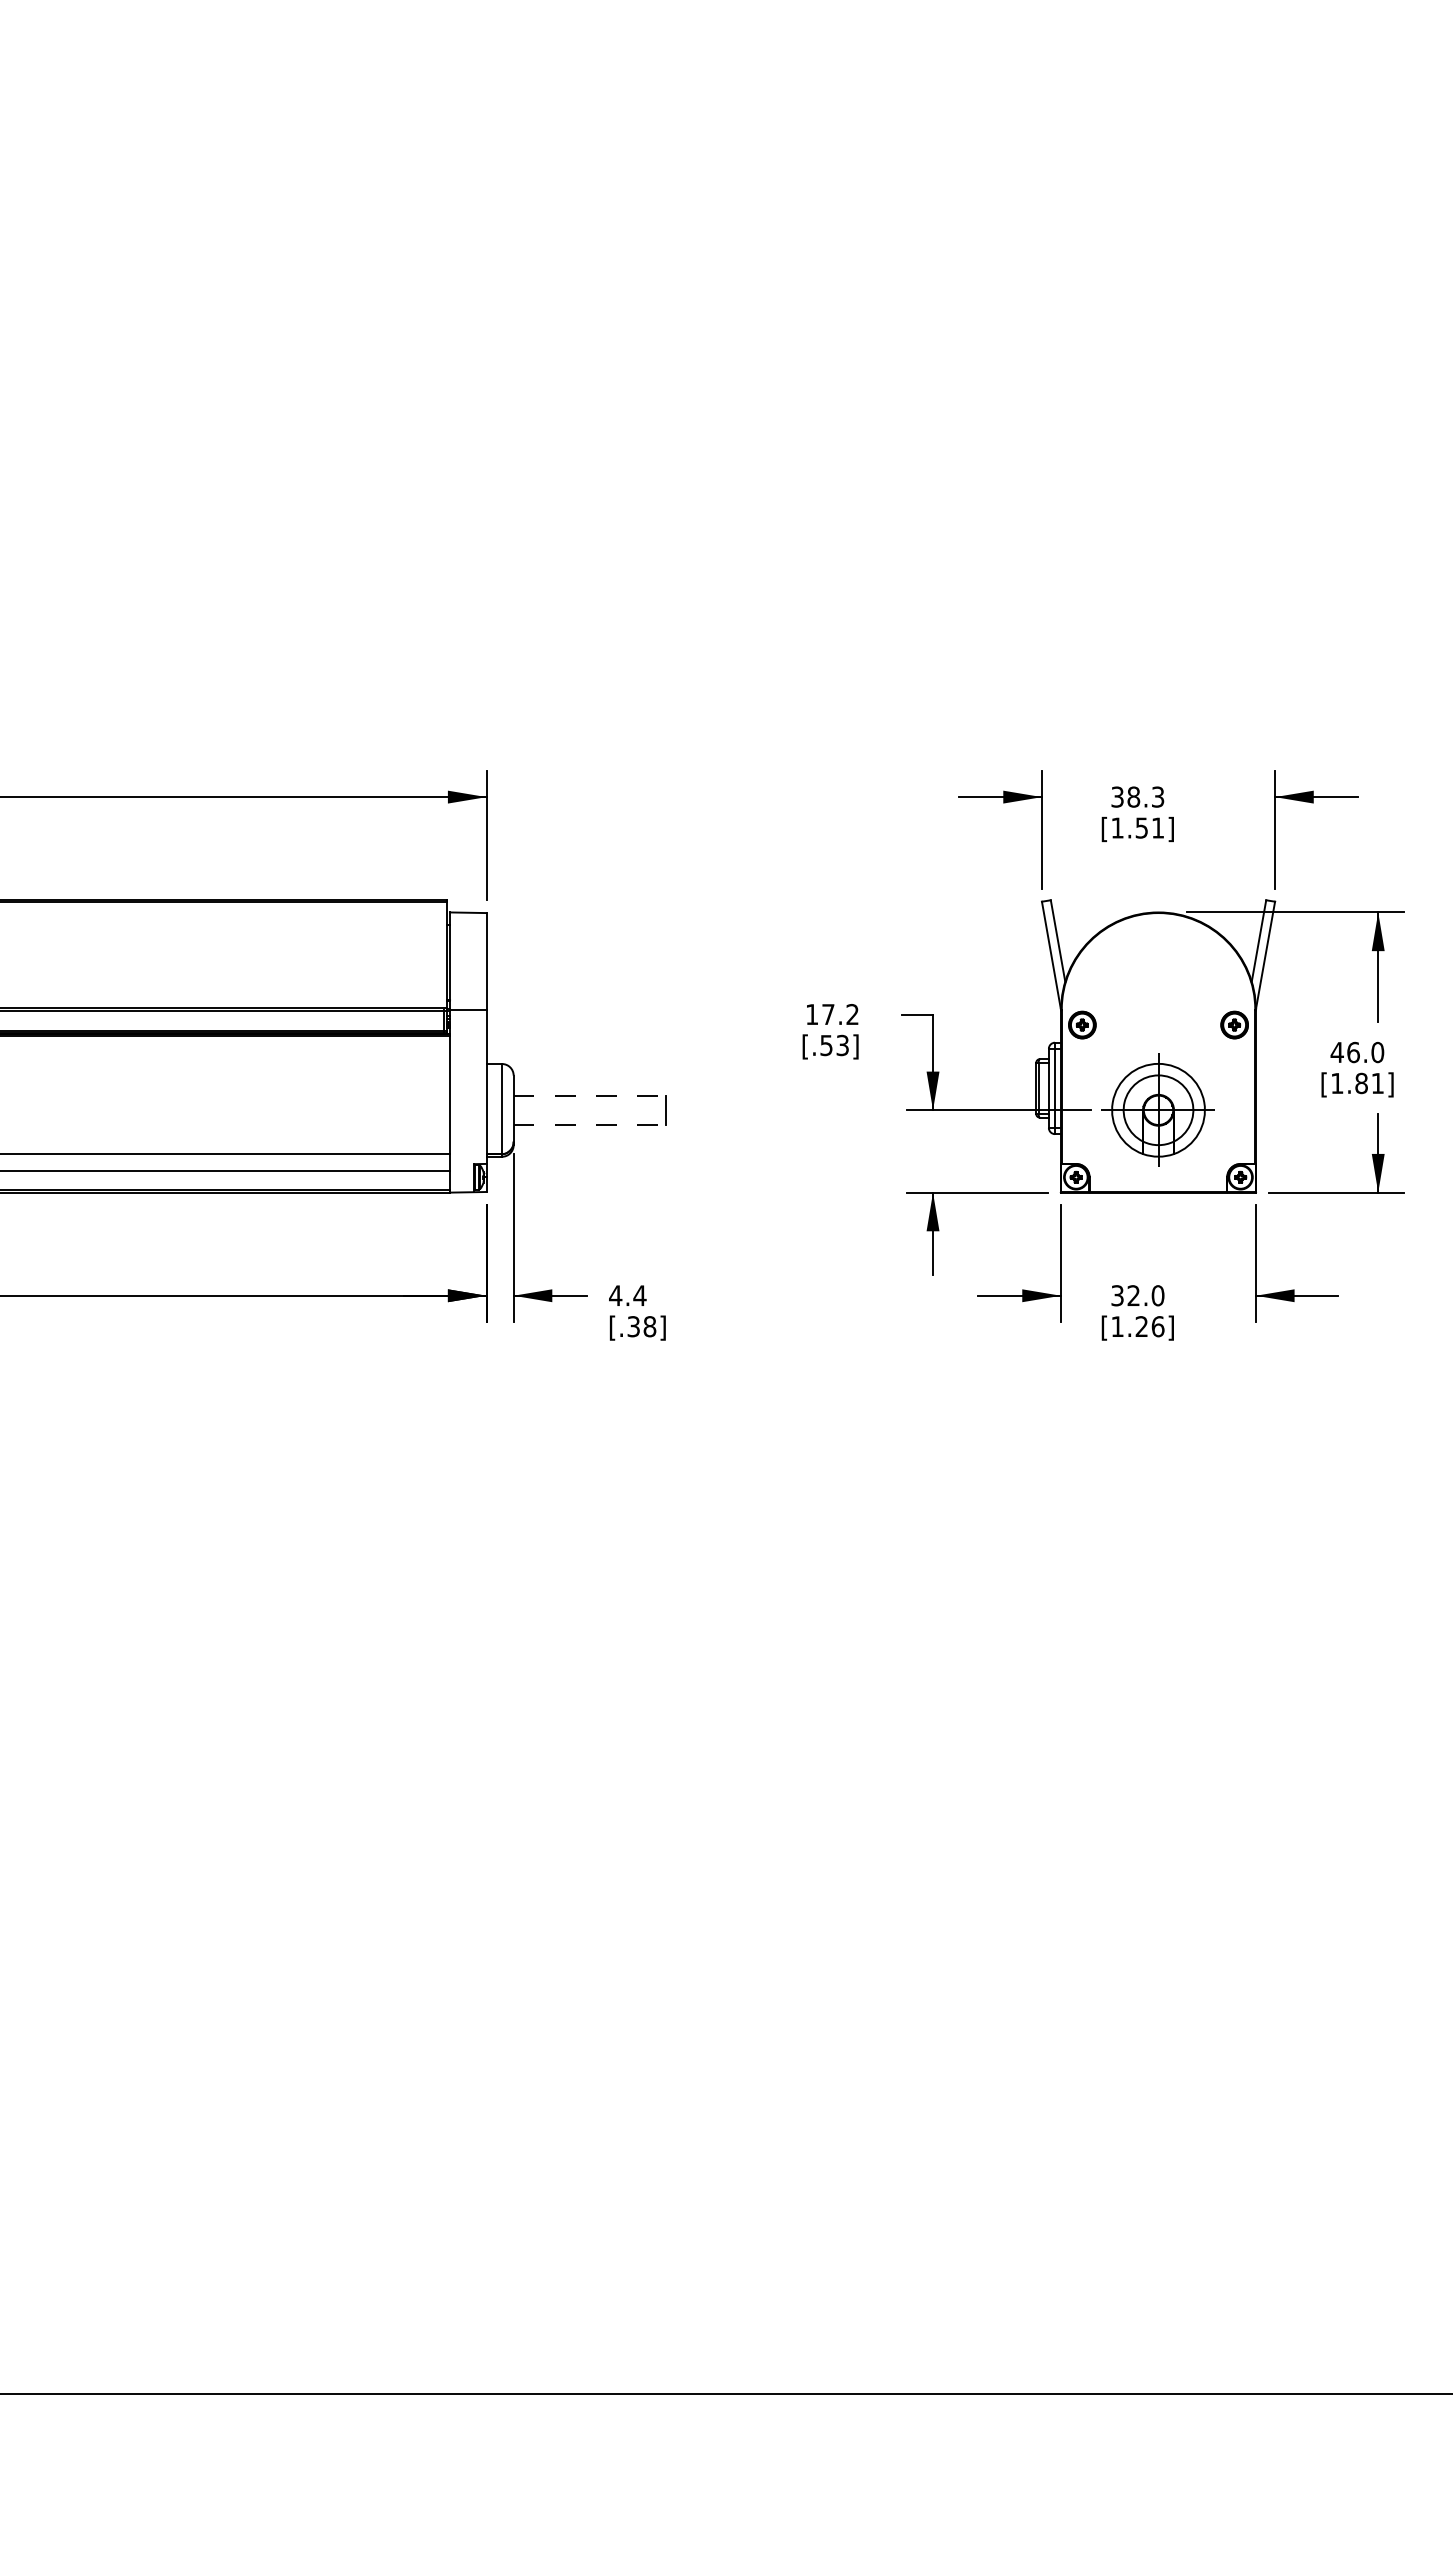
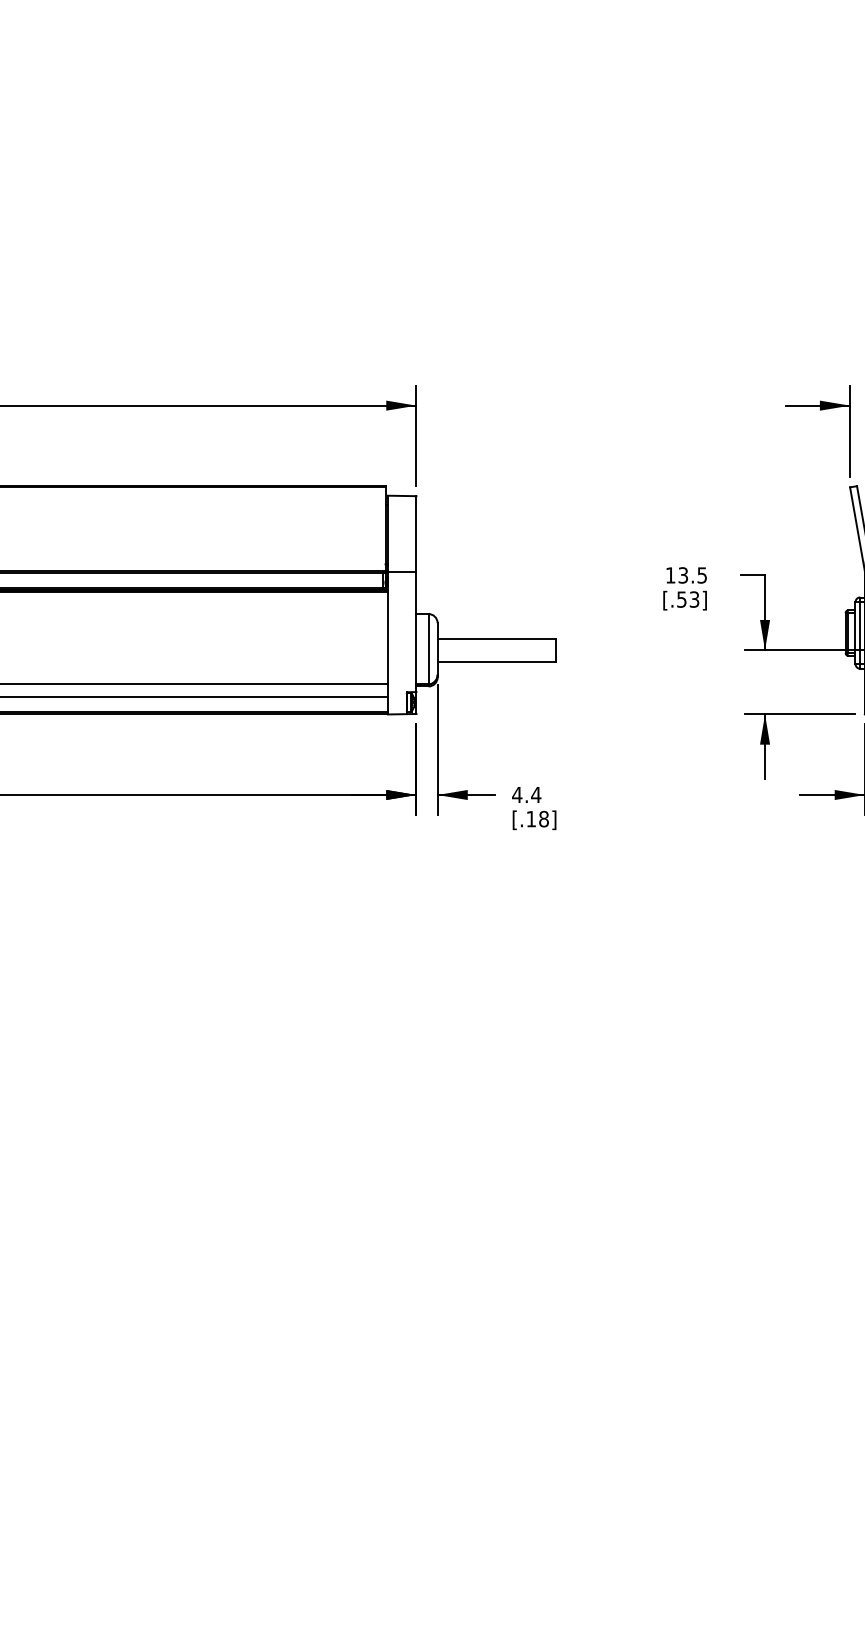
text: (840, 1014) -> (692, 575), 17.2 -> 13.5
line: (590, 1095) -> (497, 638), dashed -> solid
line: (590, 1125) -> (497, 662), dashed -> solid
text: (633, 1326) -> (531, 819), [.38] -> [.18]

